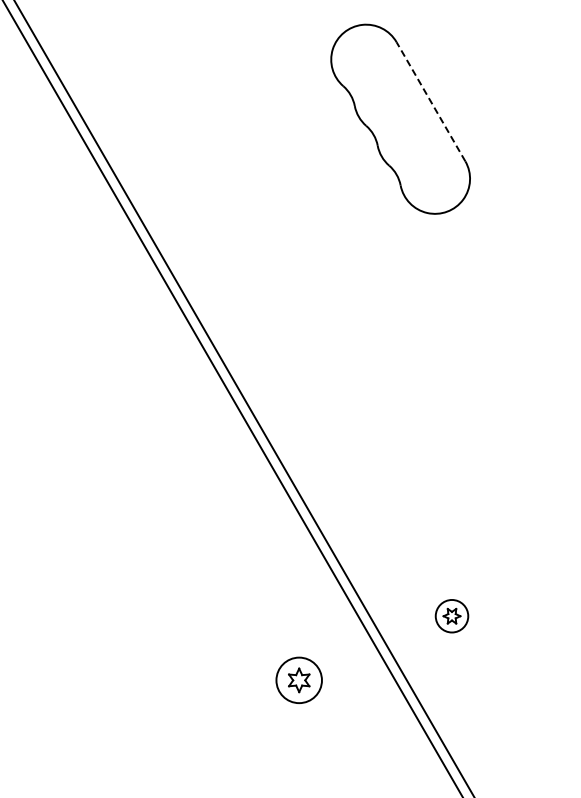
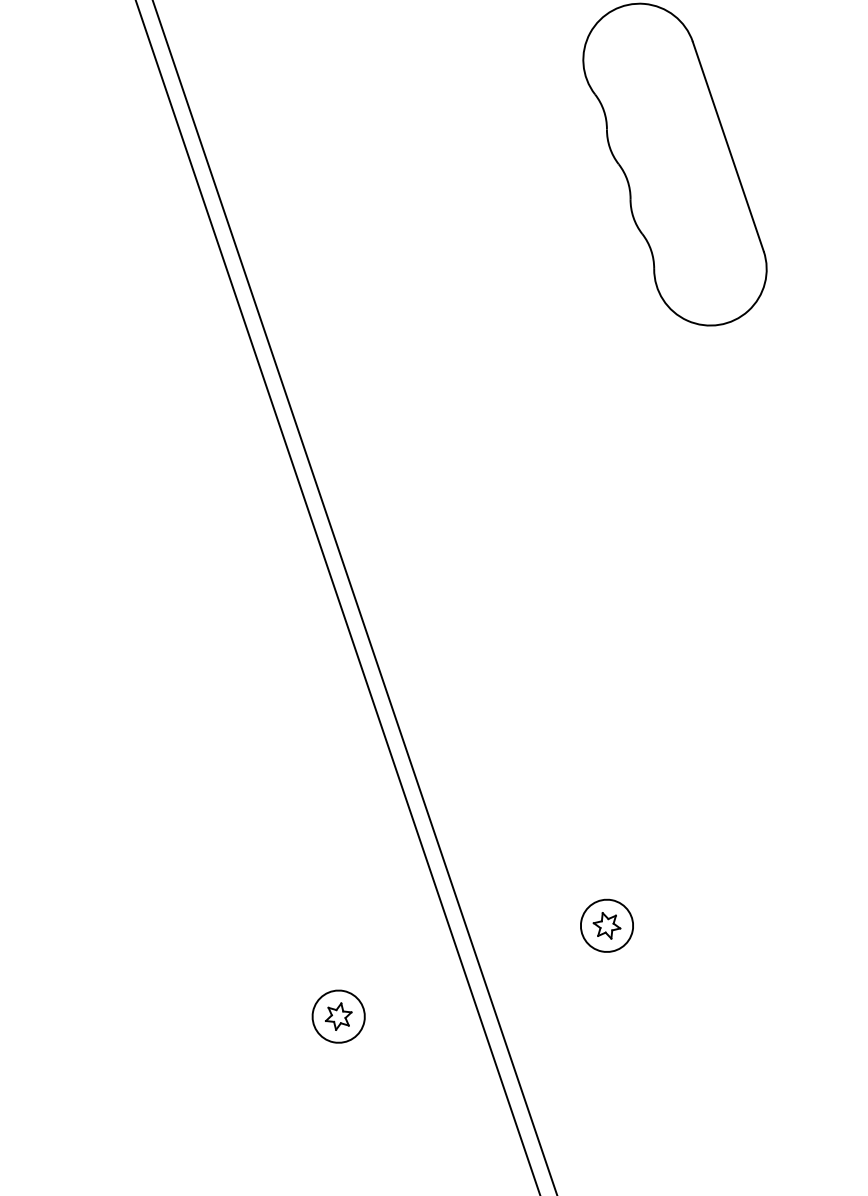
line: (430, 101) -> (727, 146), dashed -> solid
part: (451, 616) -> (606, 926), moved
part: (299, 680) -> (339, 1016), size x0.71

